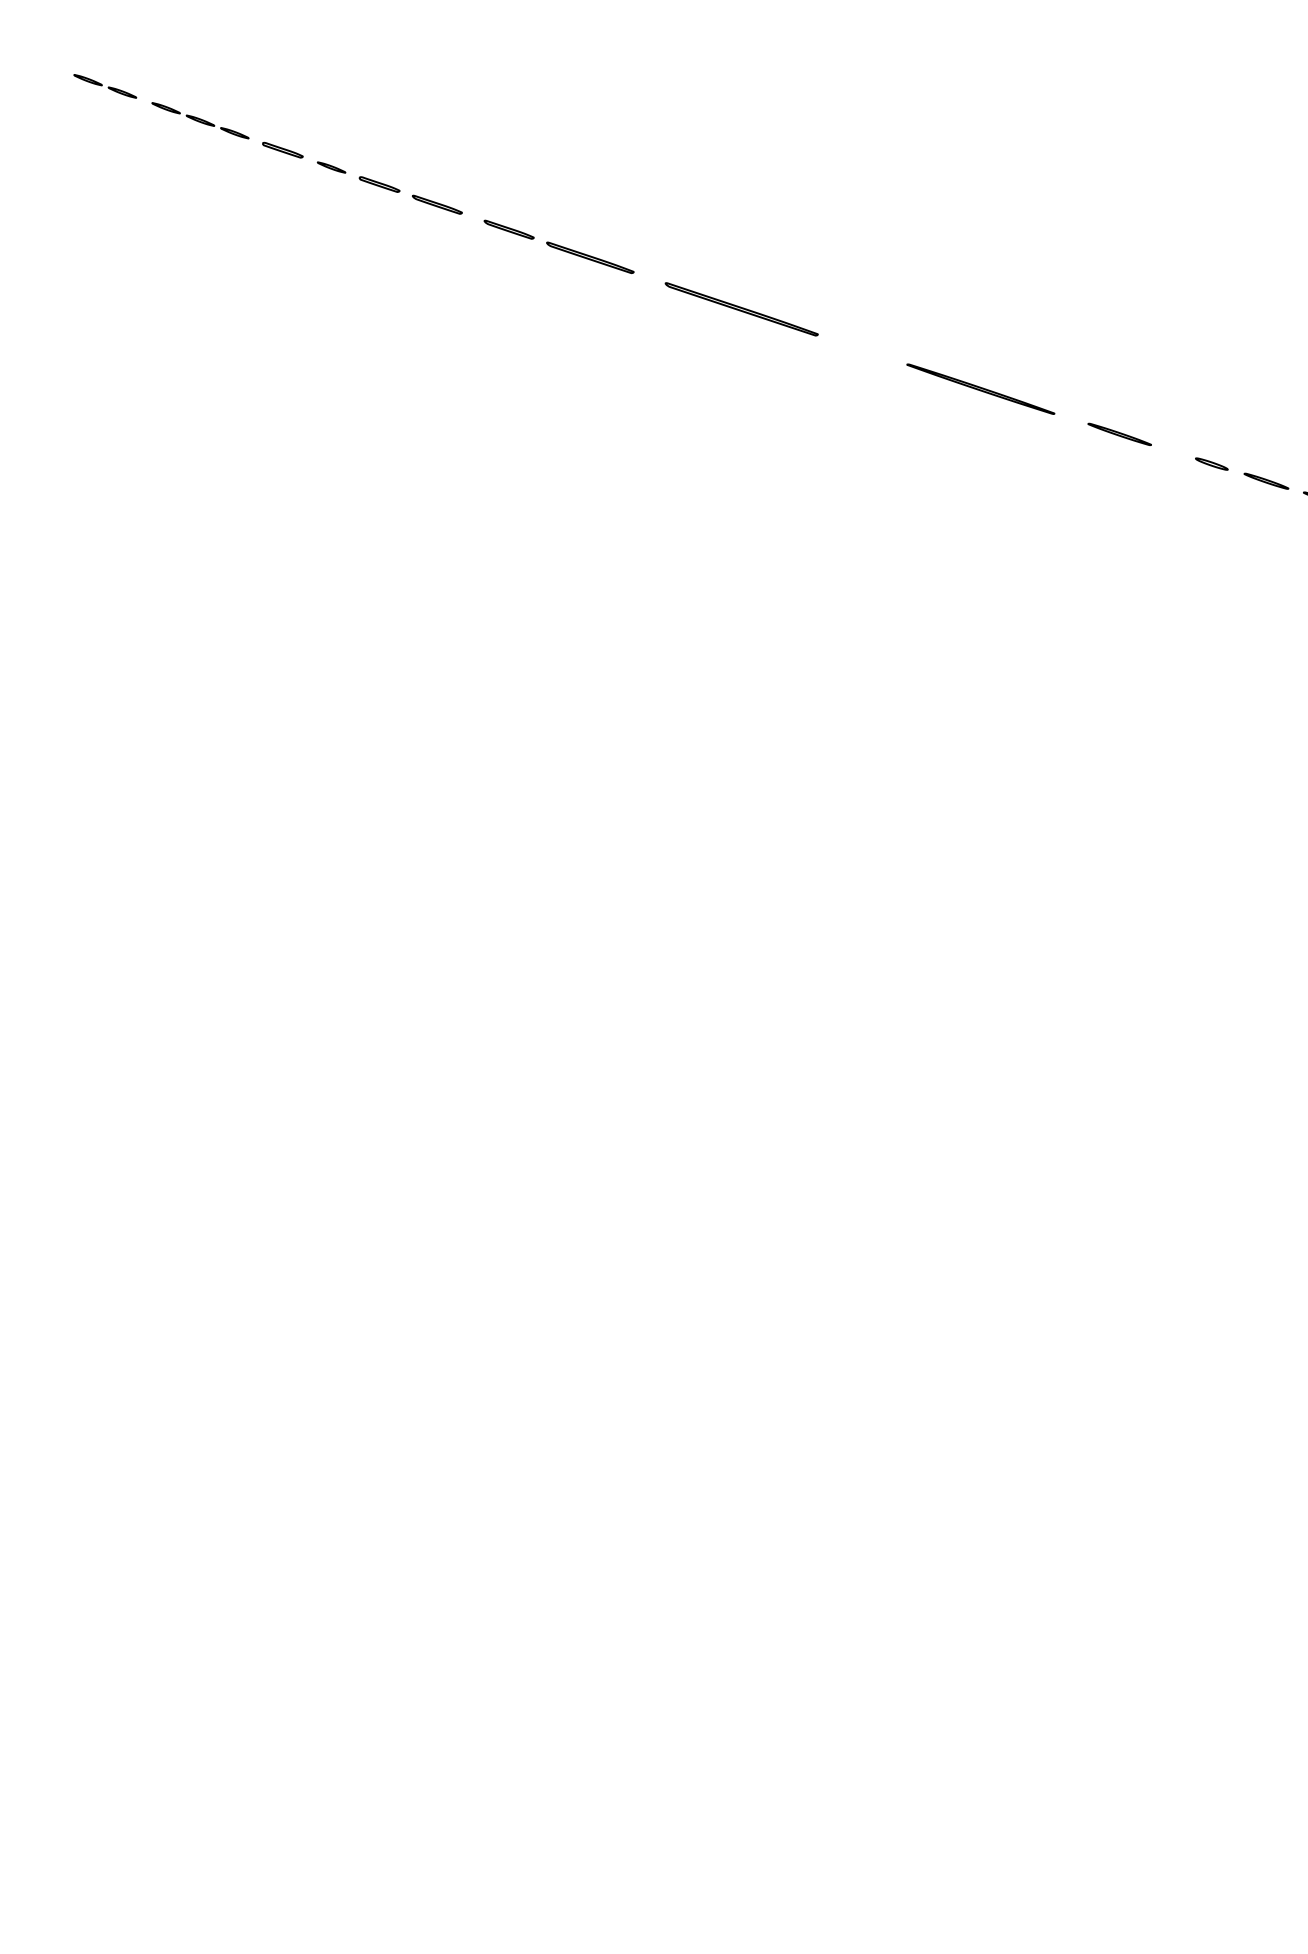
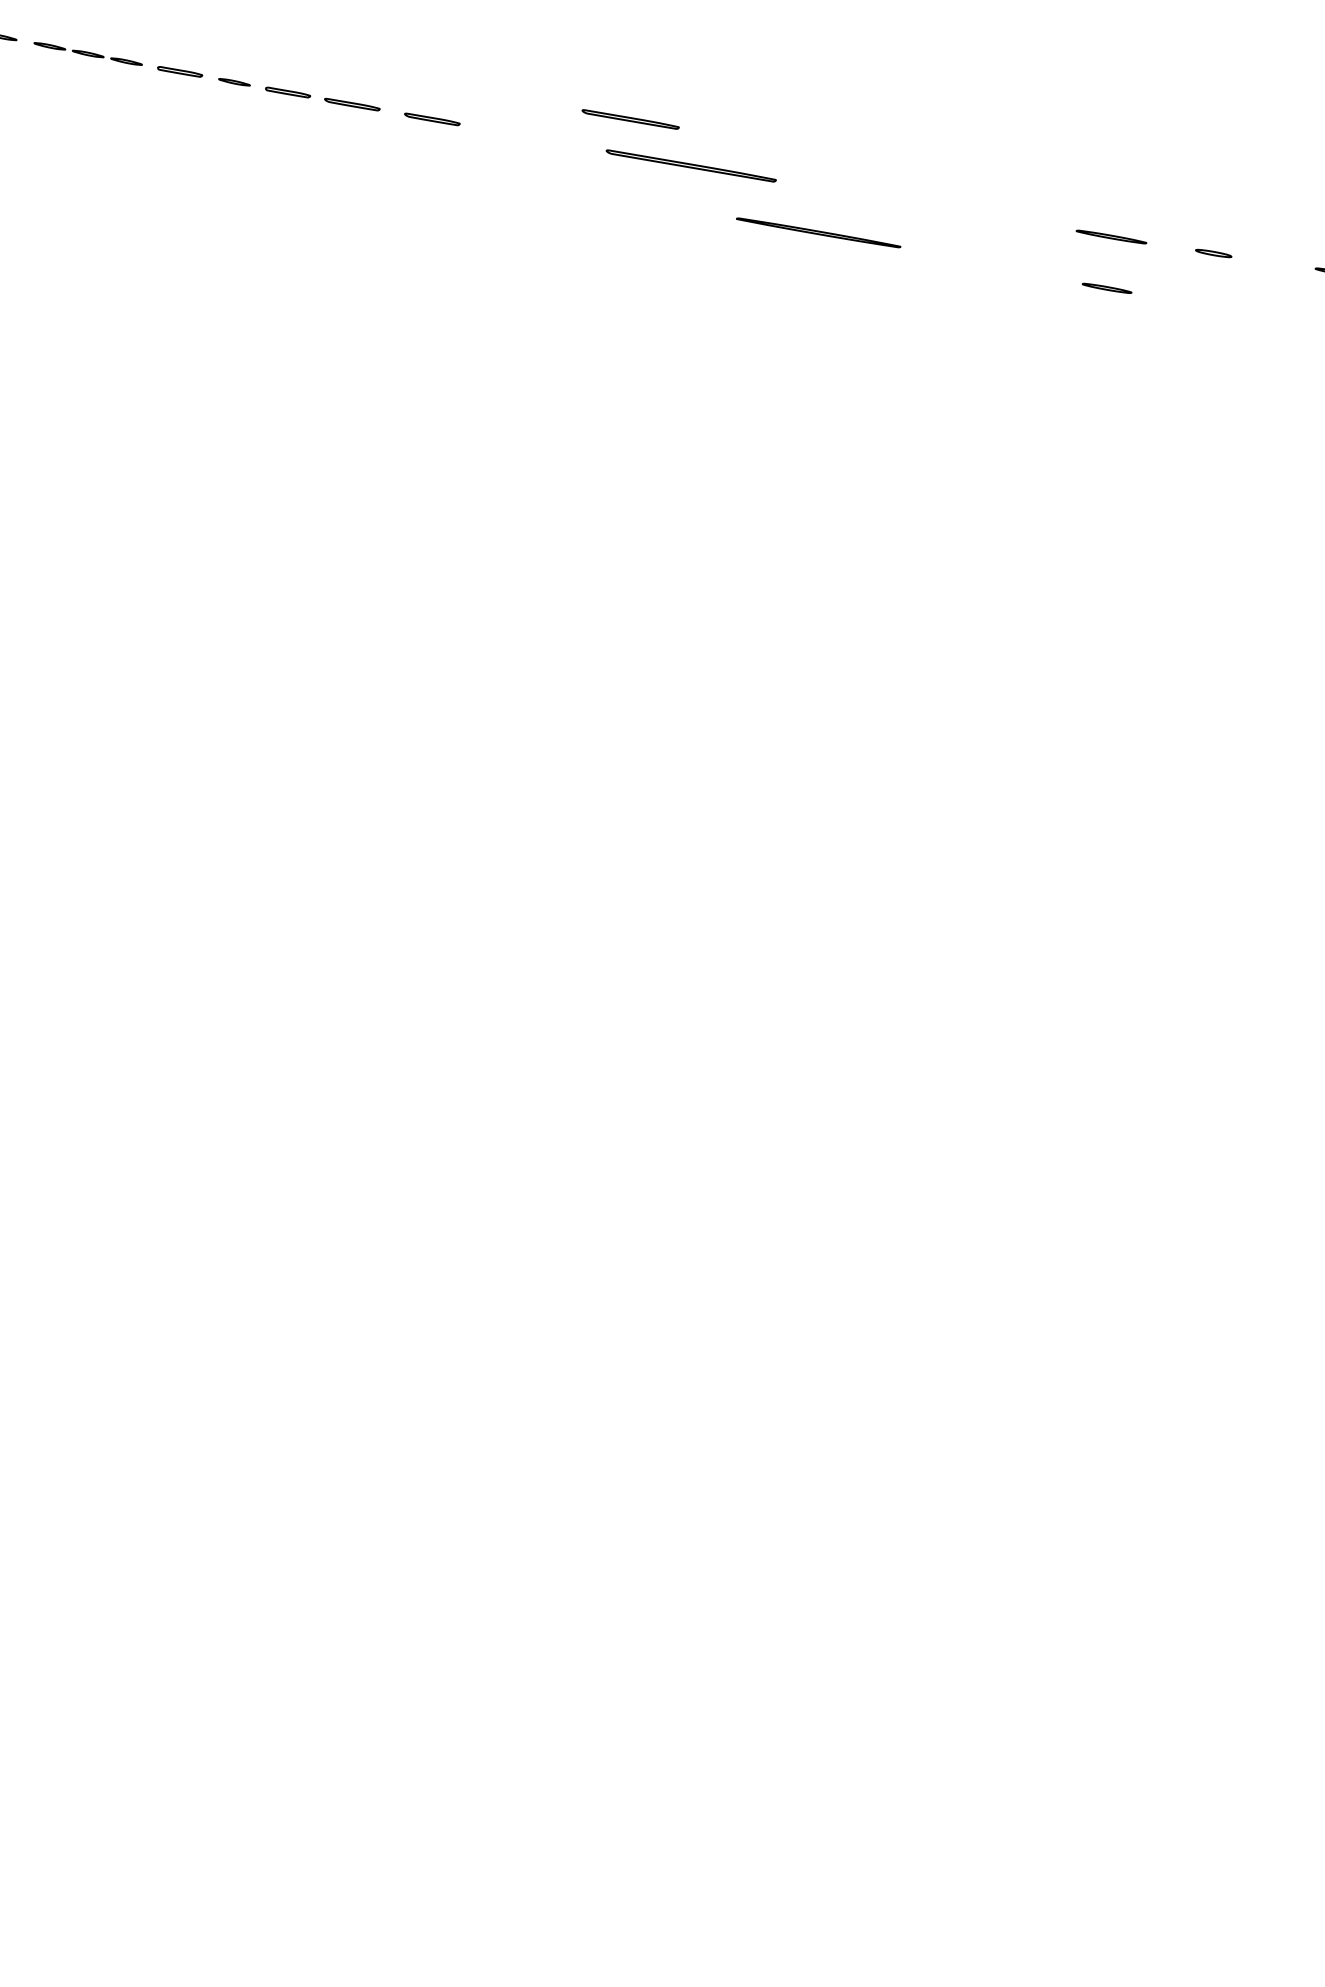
part: (590, 257) -> (630, 119), moved
part: (980, 388) -> (818, 232), moved
part: (1266, 480) -> (1107, 287), moved

